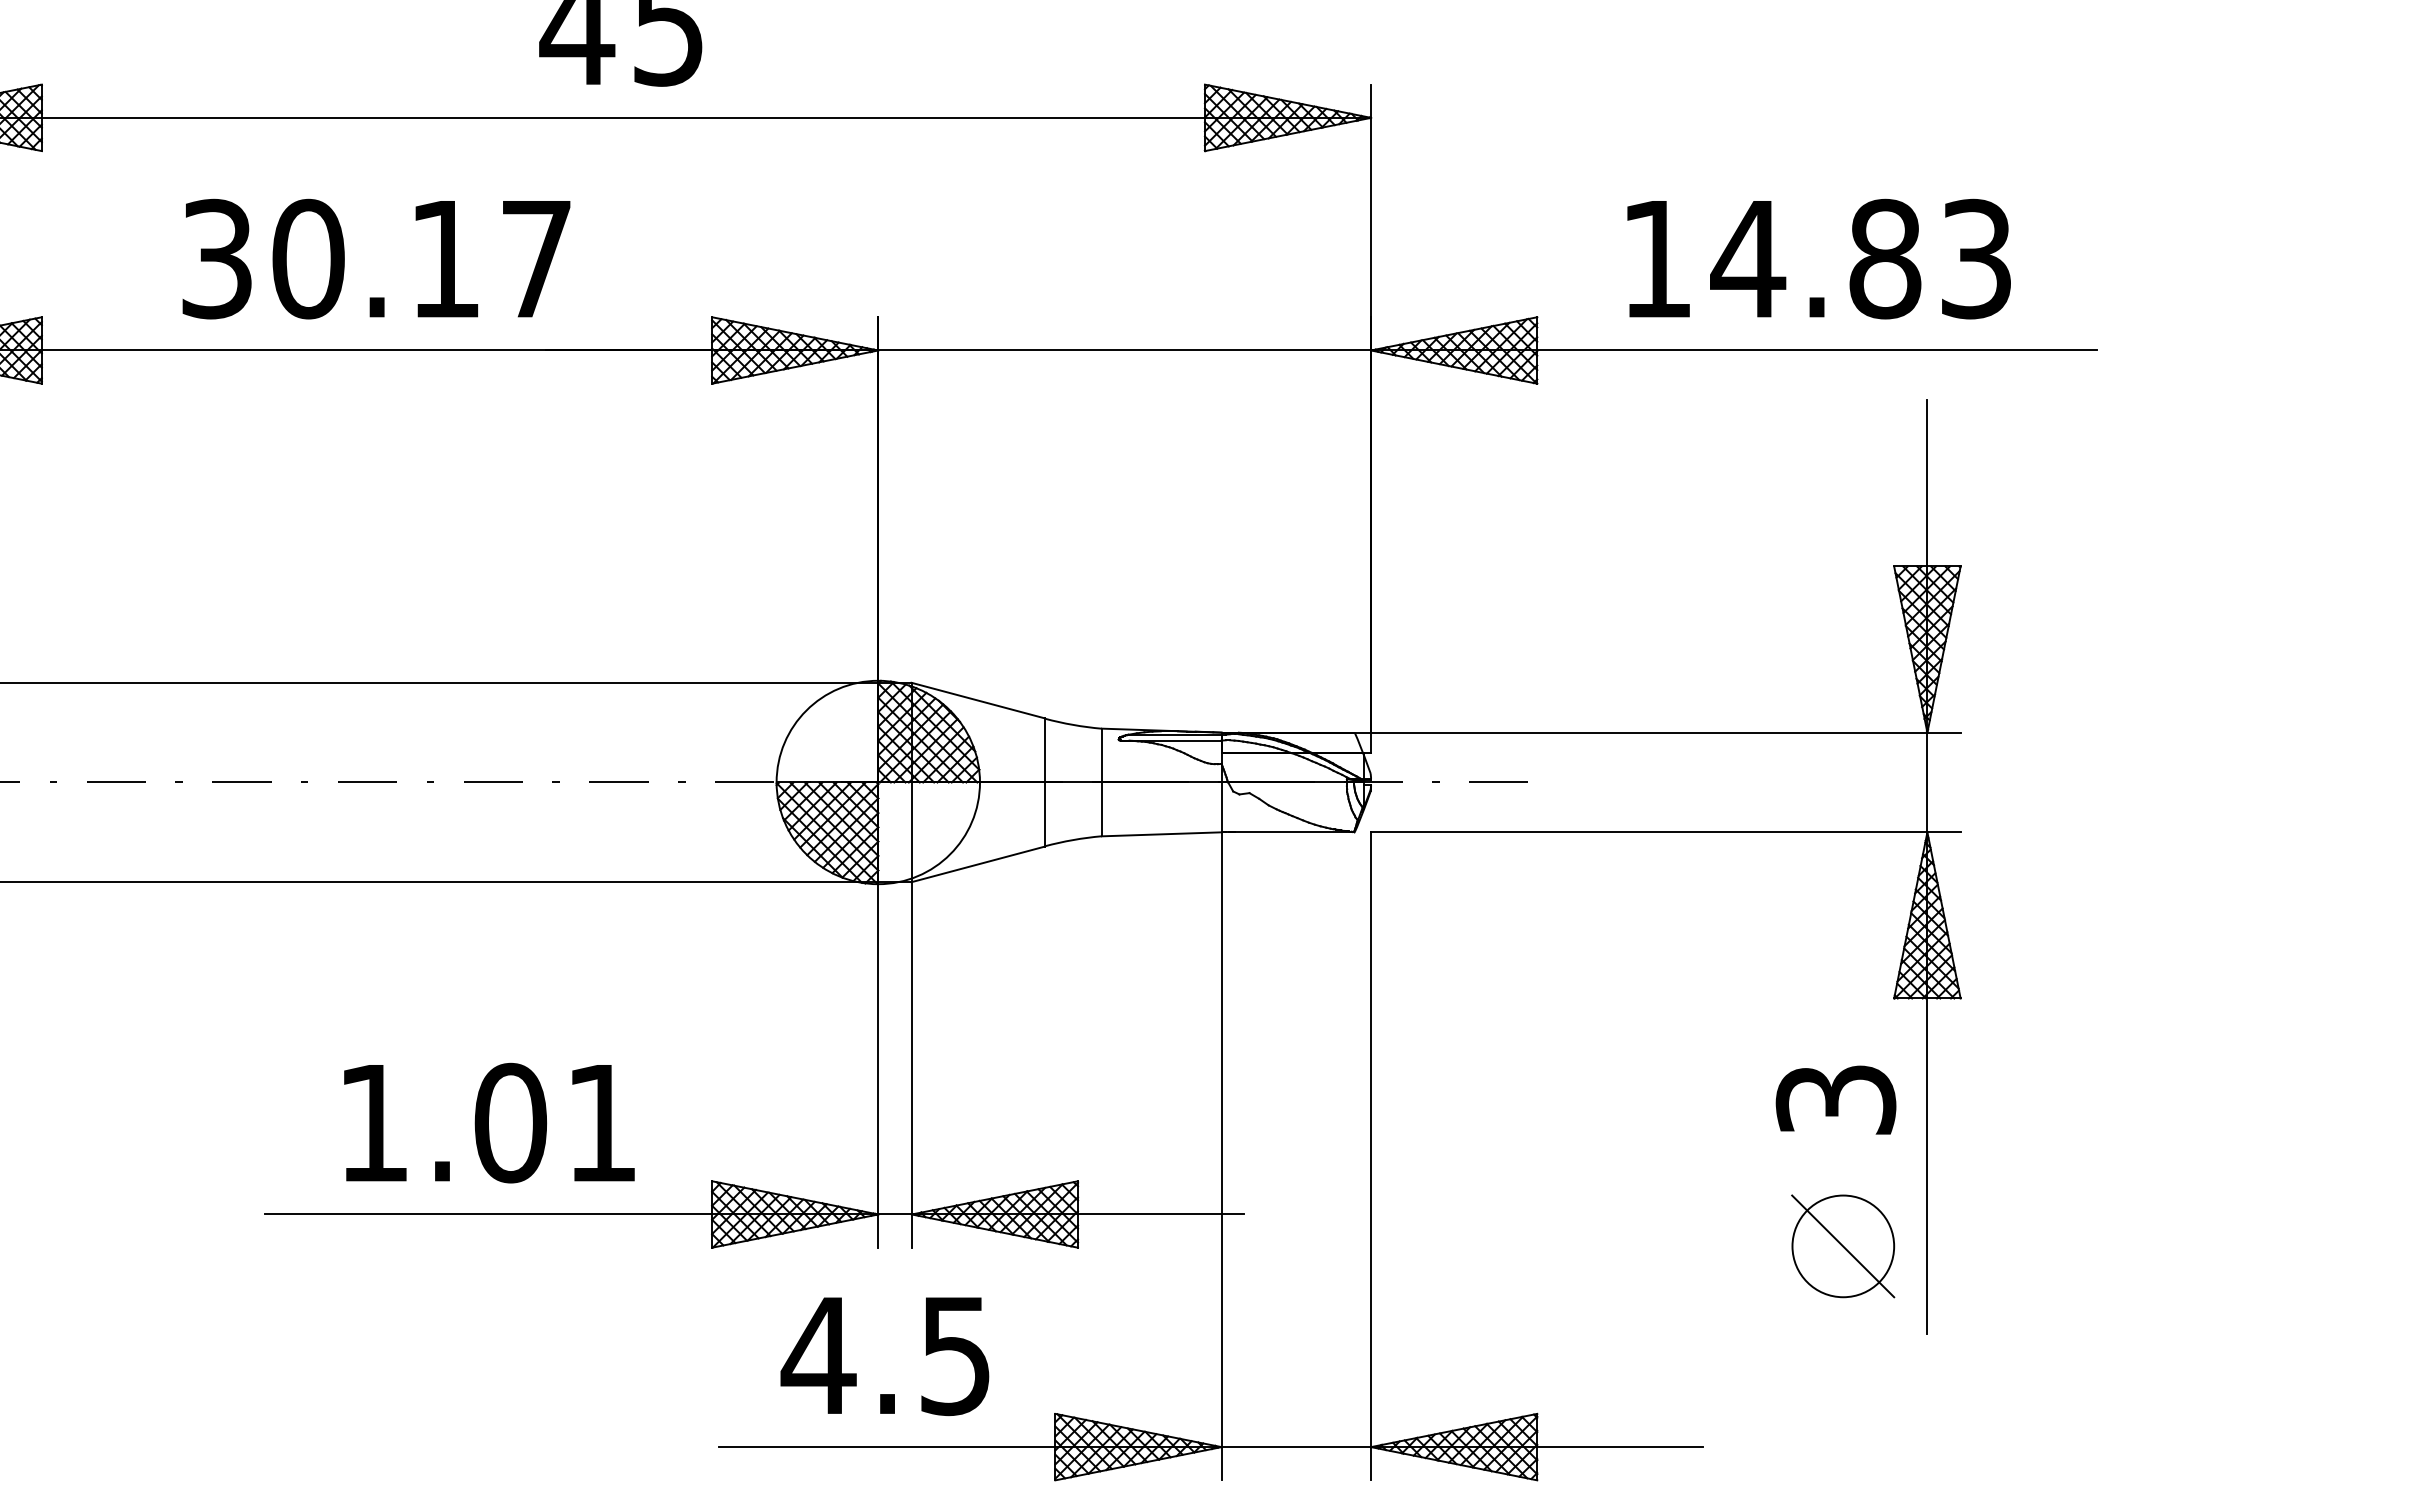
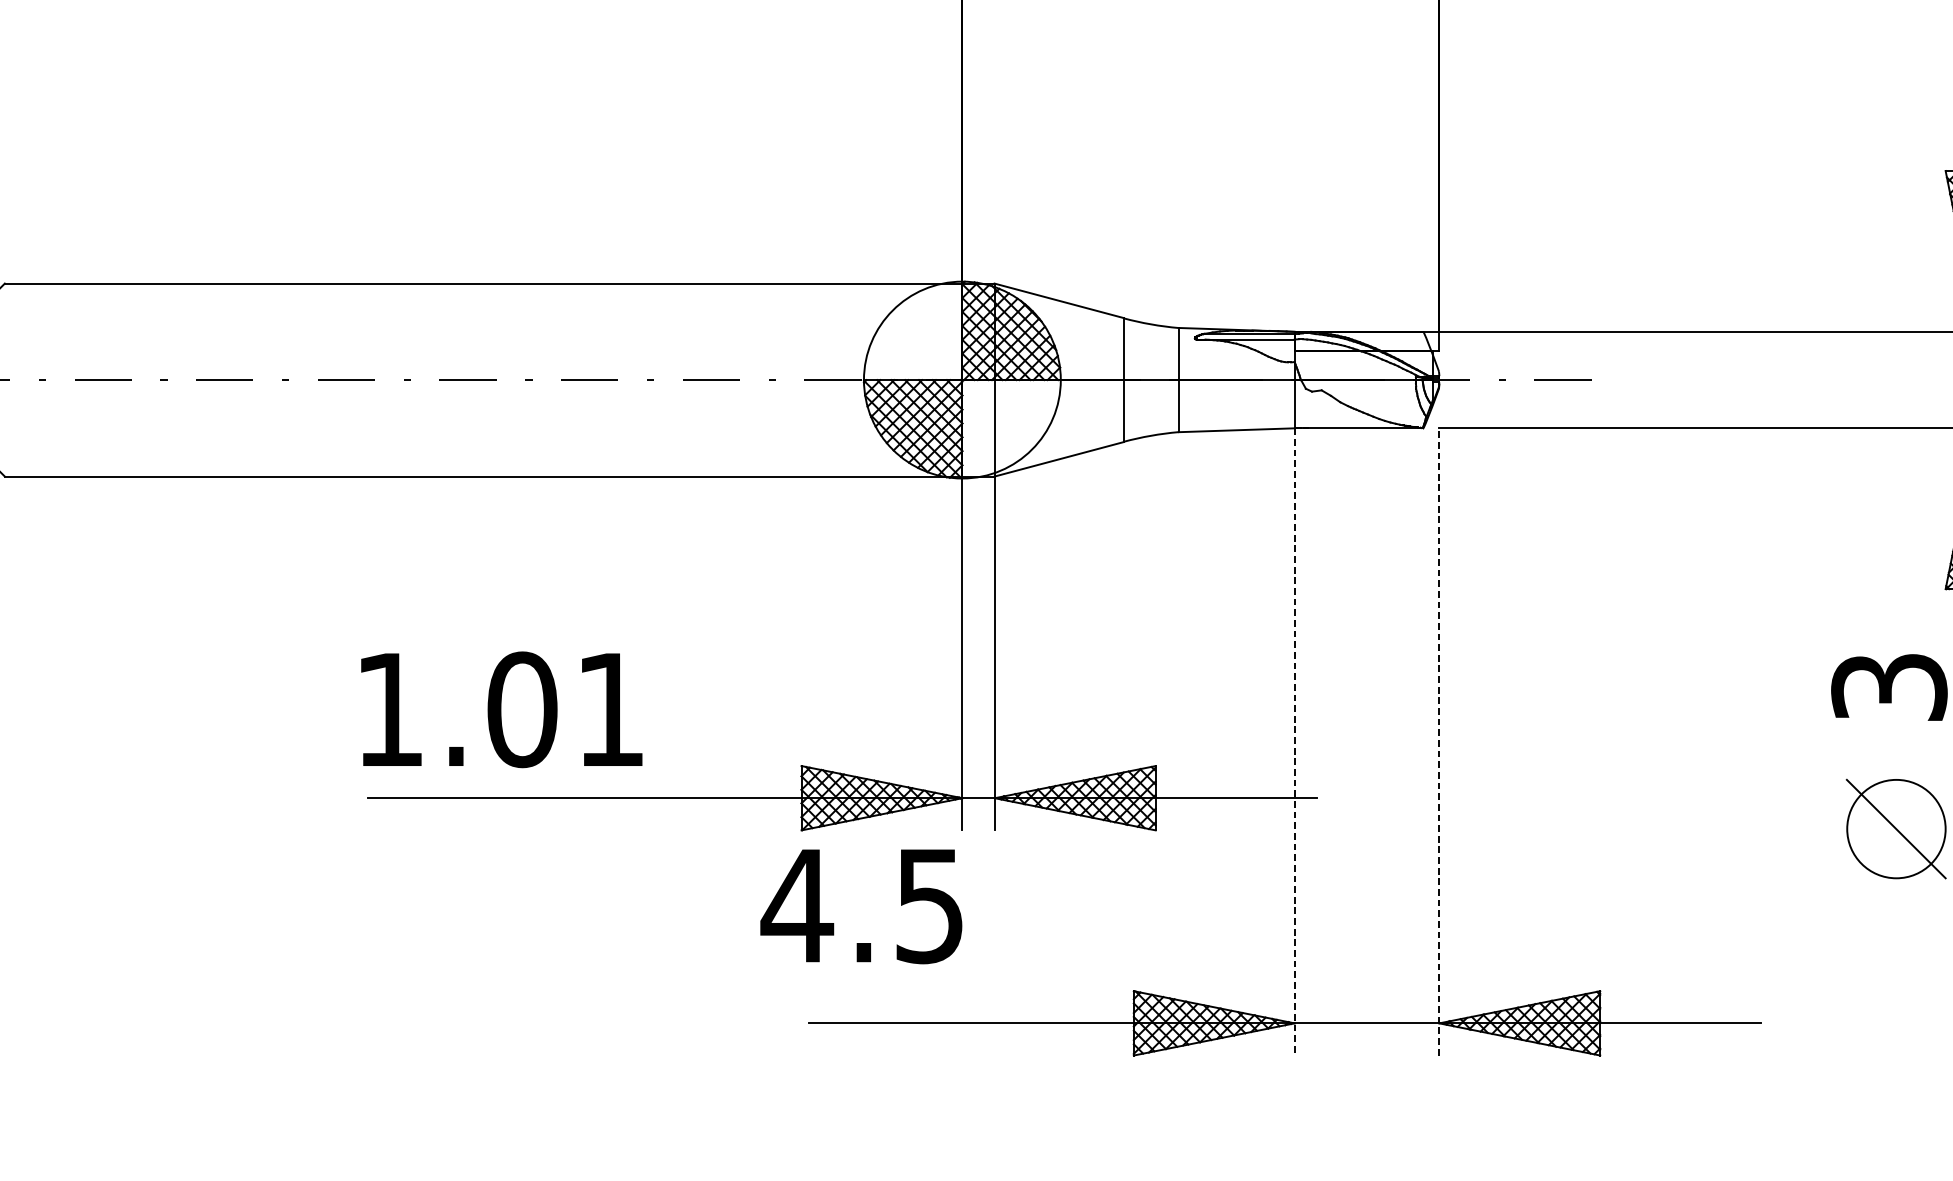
text: (489, 1122) -> (501, 709), moved
line: (1221, 1156) -> (1294, 742), solid -> dashed
line: (1371, 1156) -> (1439, 742), solid -> dashed
text: (884, 1356) -> (860, 906), moved

